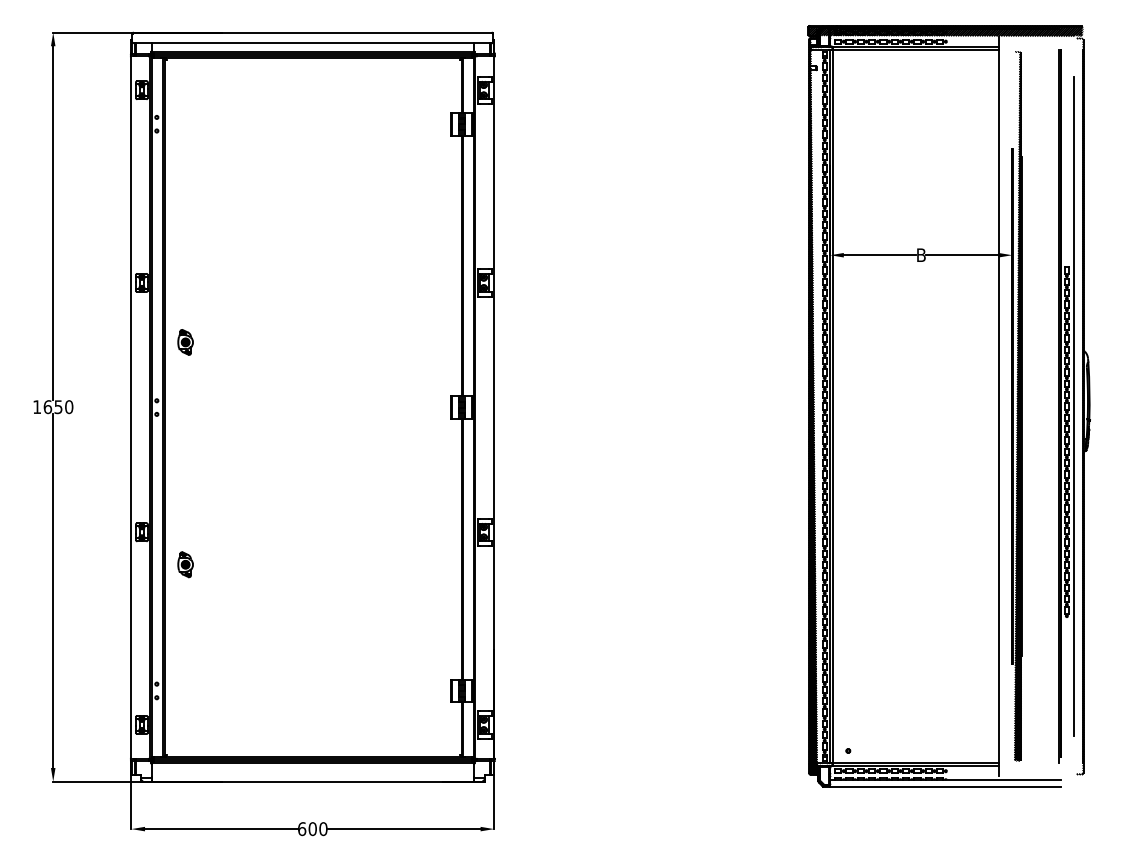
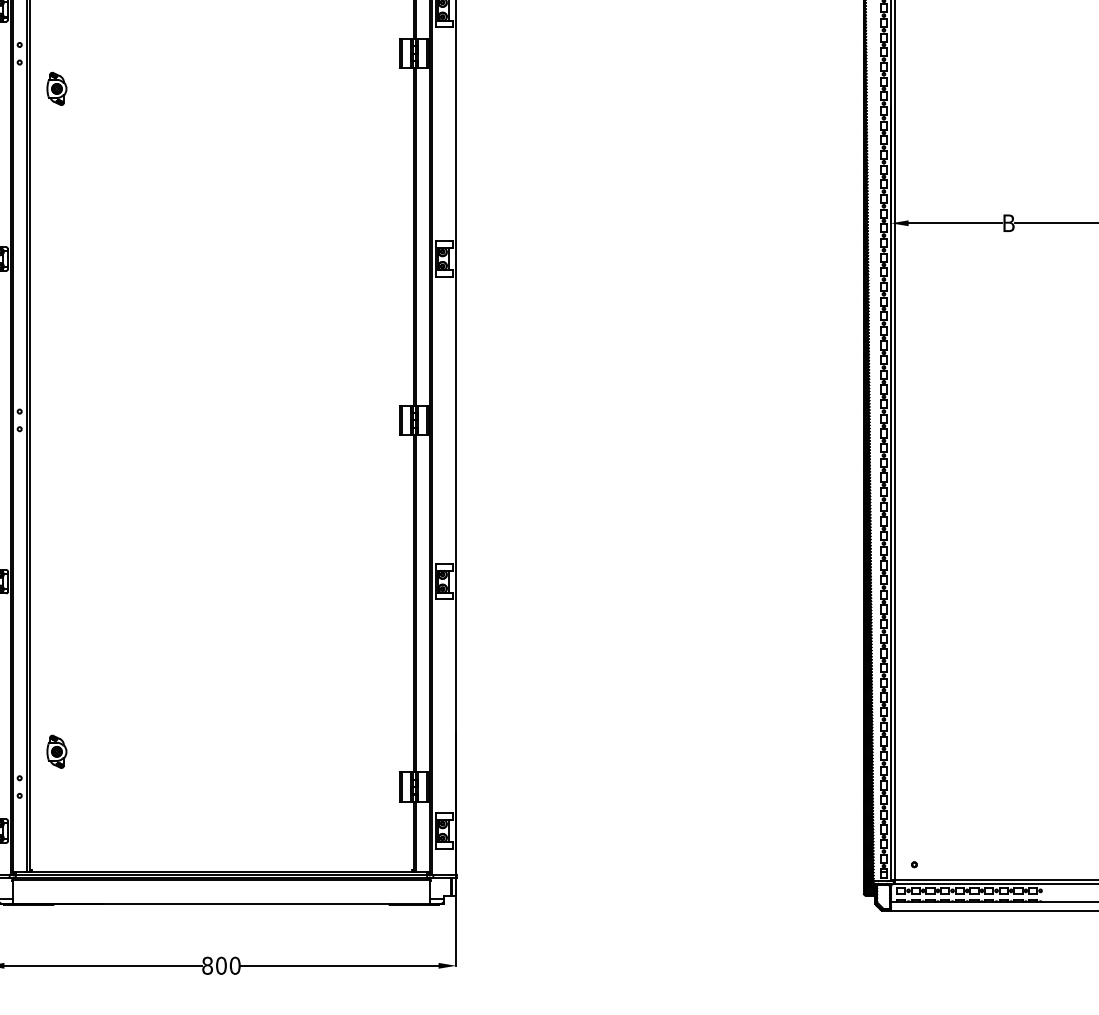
part: (185, 342) -> (56, 89), moved
part: (185, 564) -> (56, 751), moved
text: (302, 828) -> (208, 965), 600 -> 800

